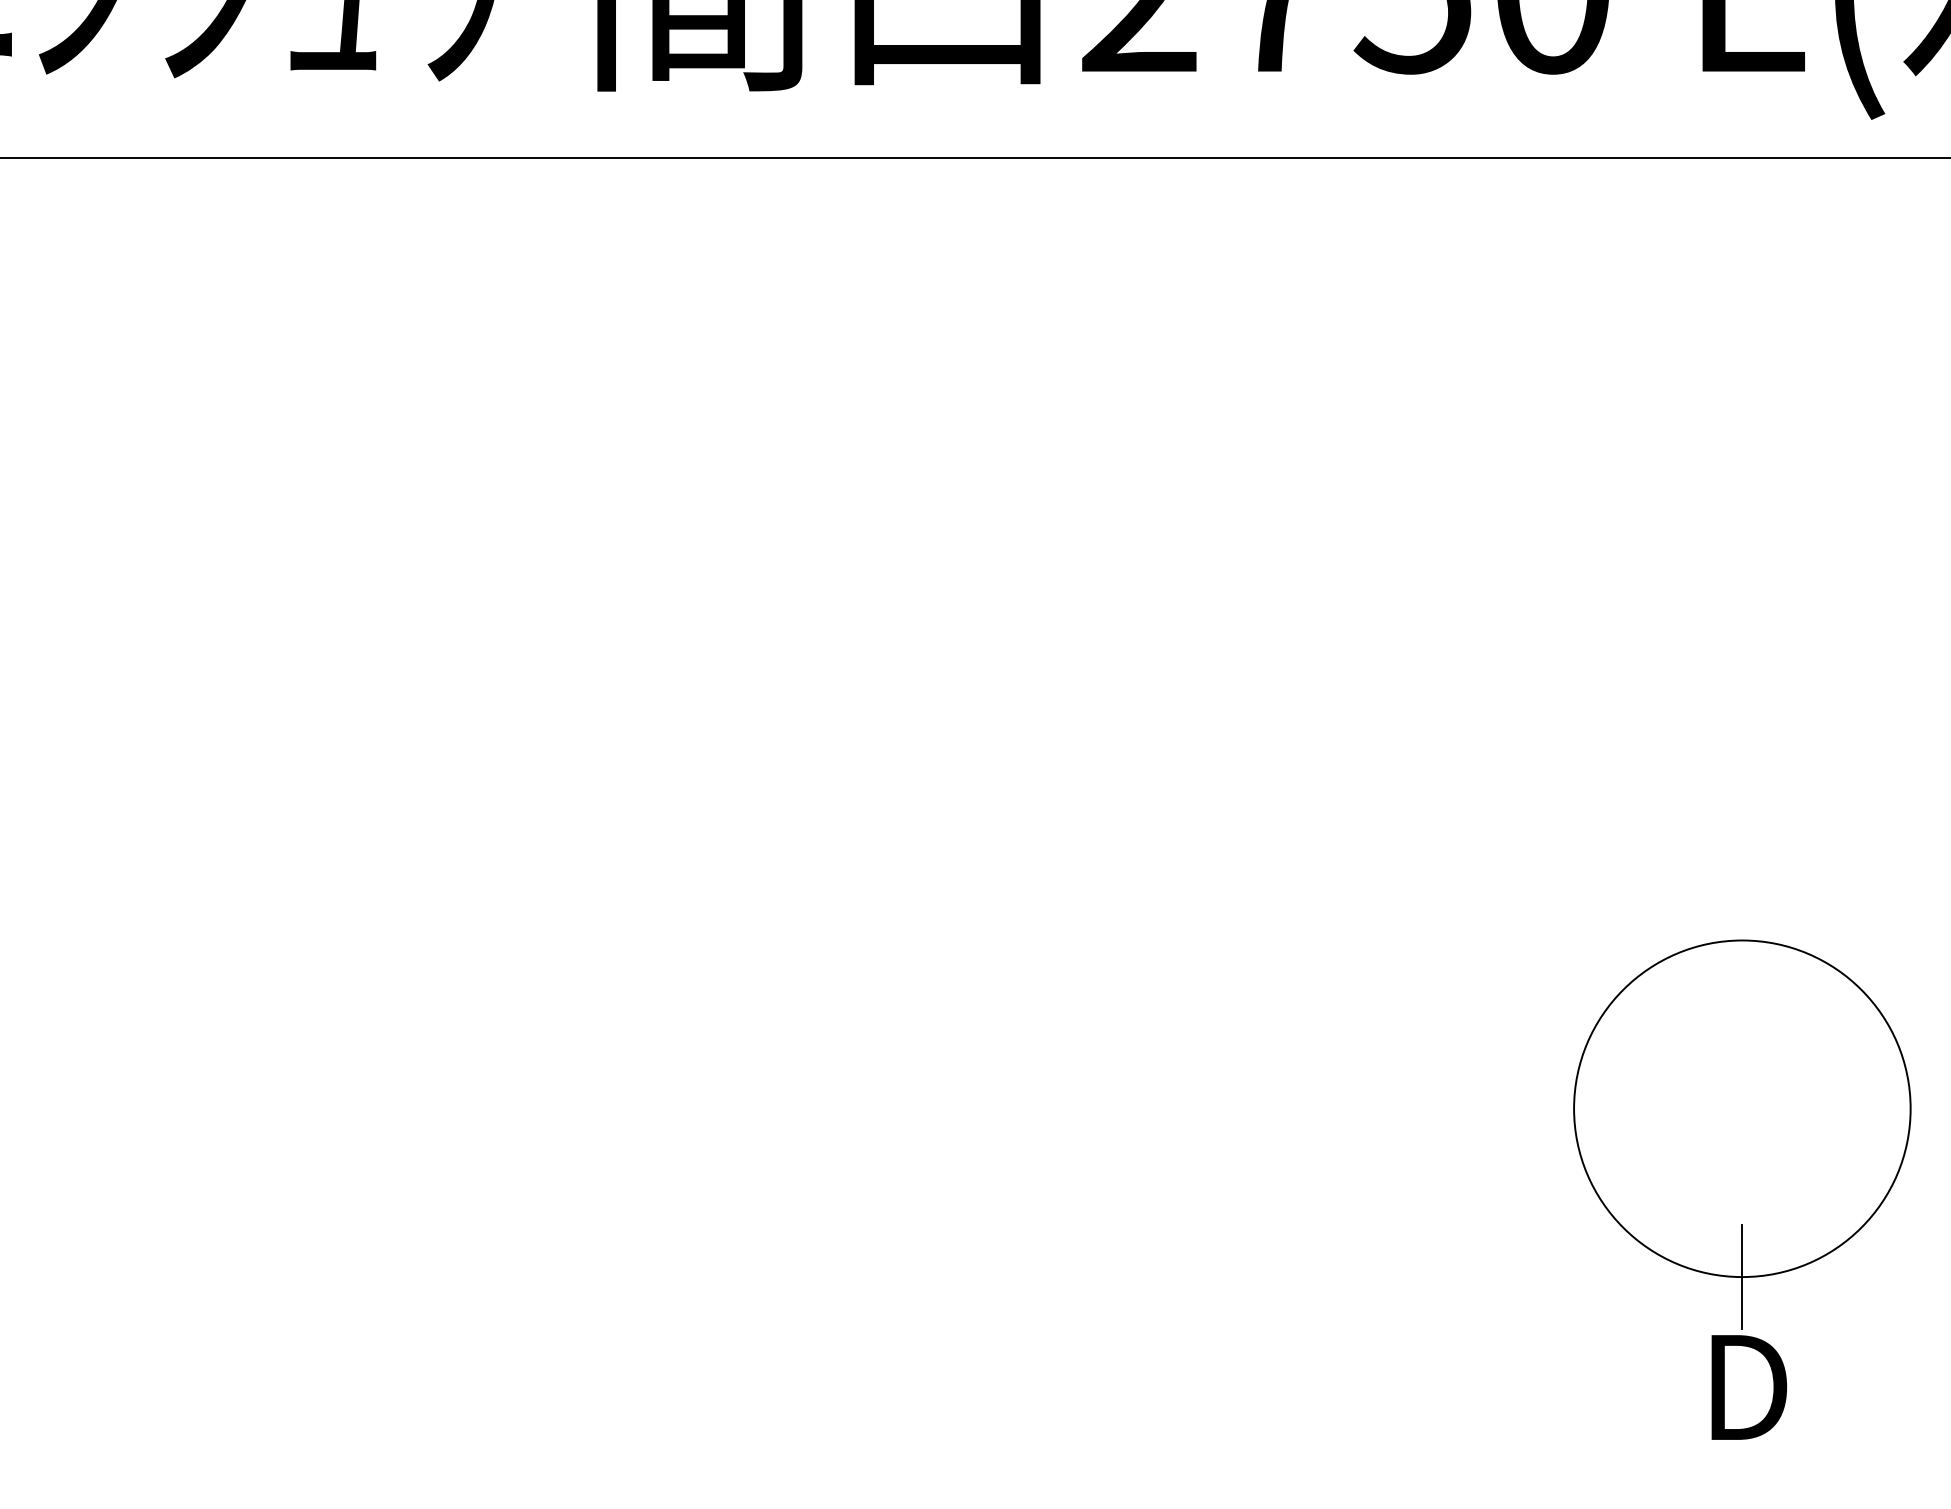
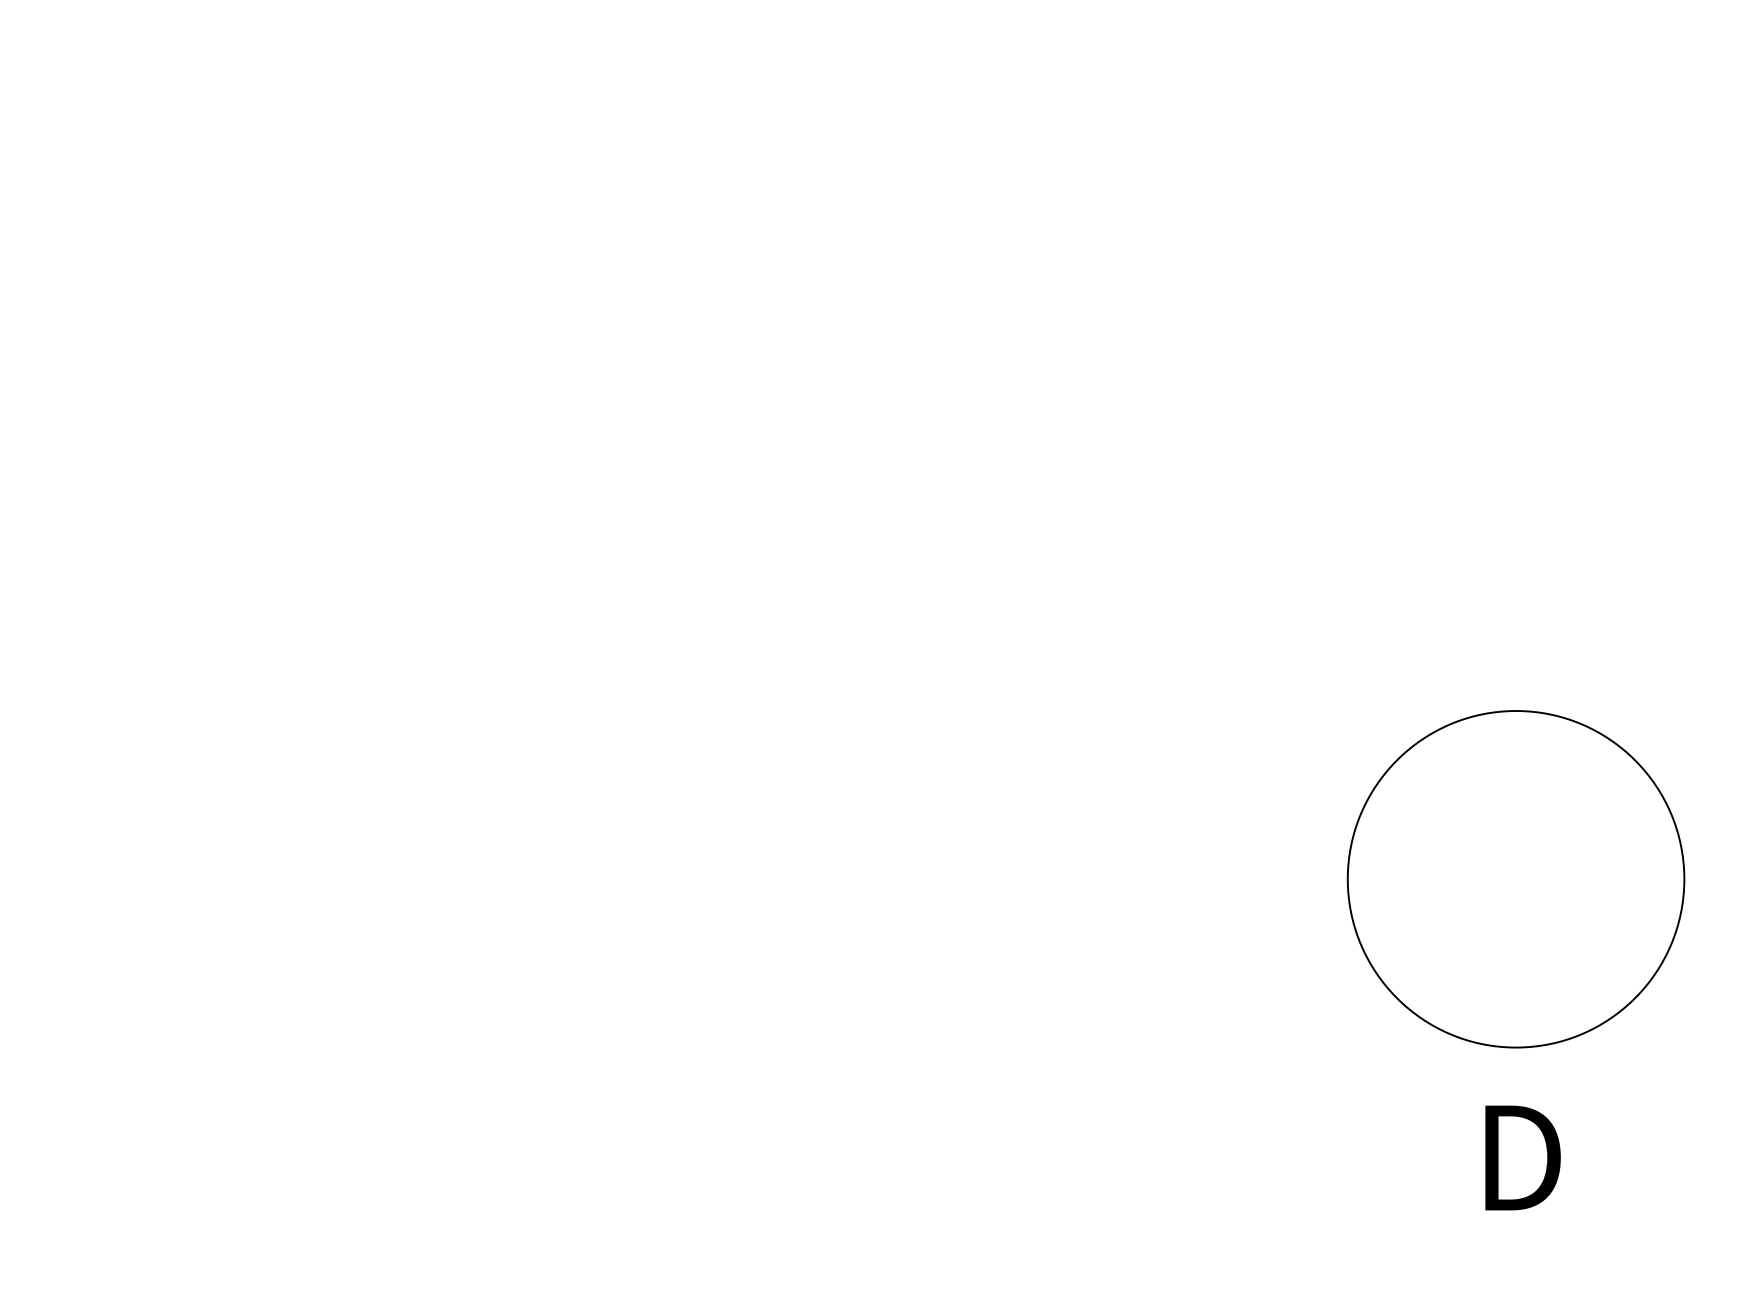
line: (1742, 1276) -> (1516, 1047), removed

